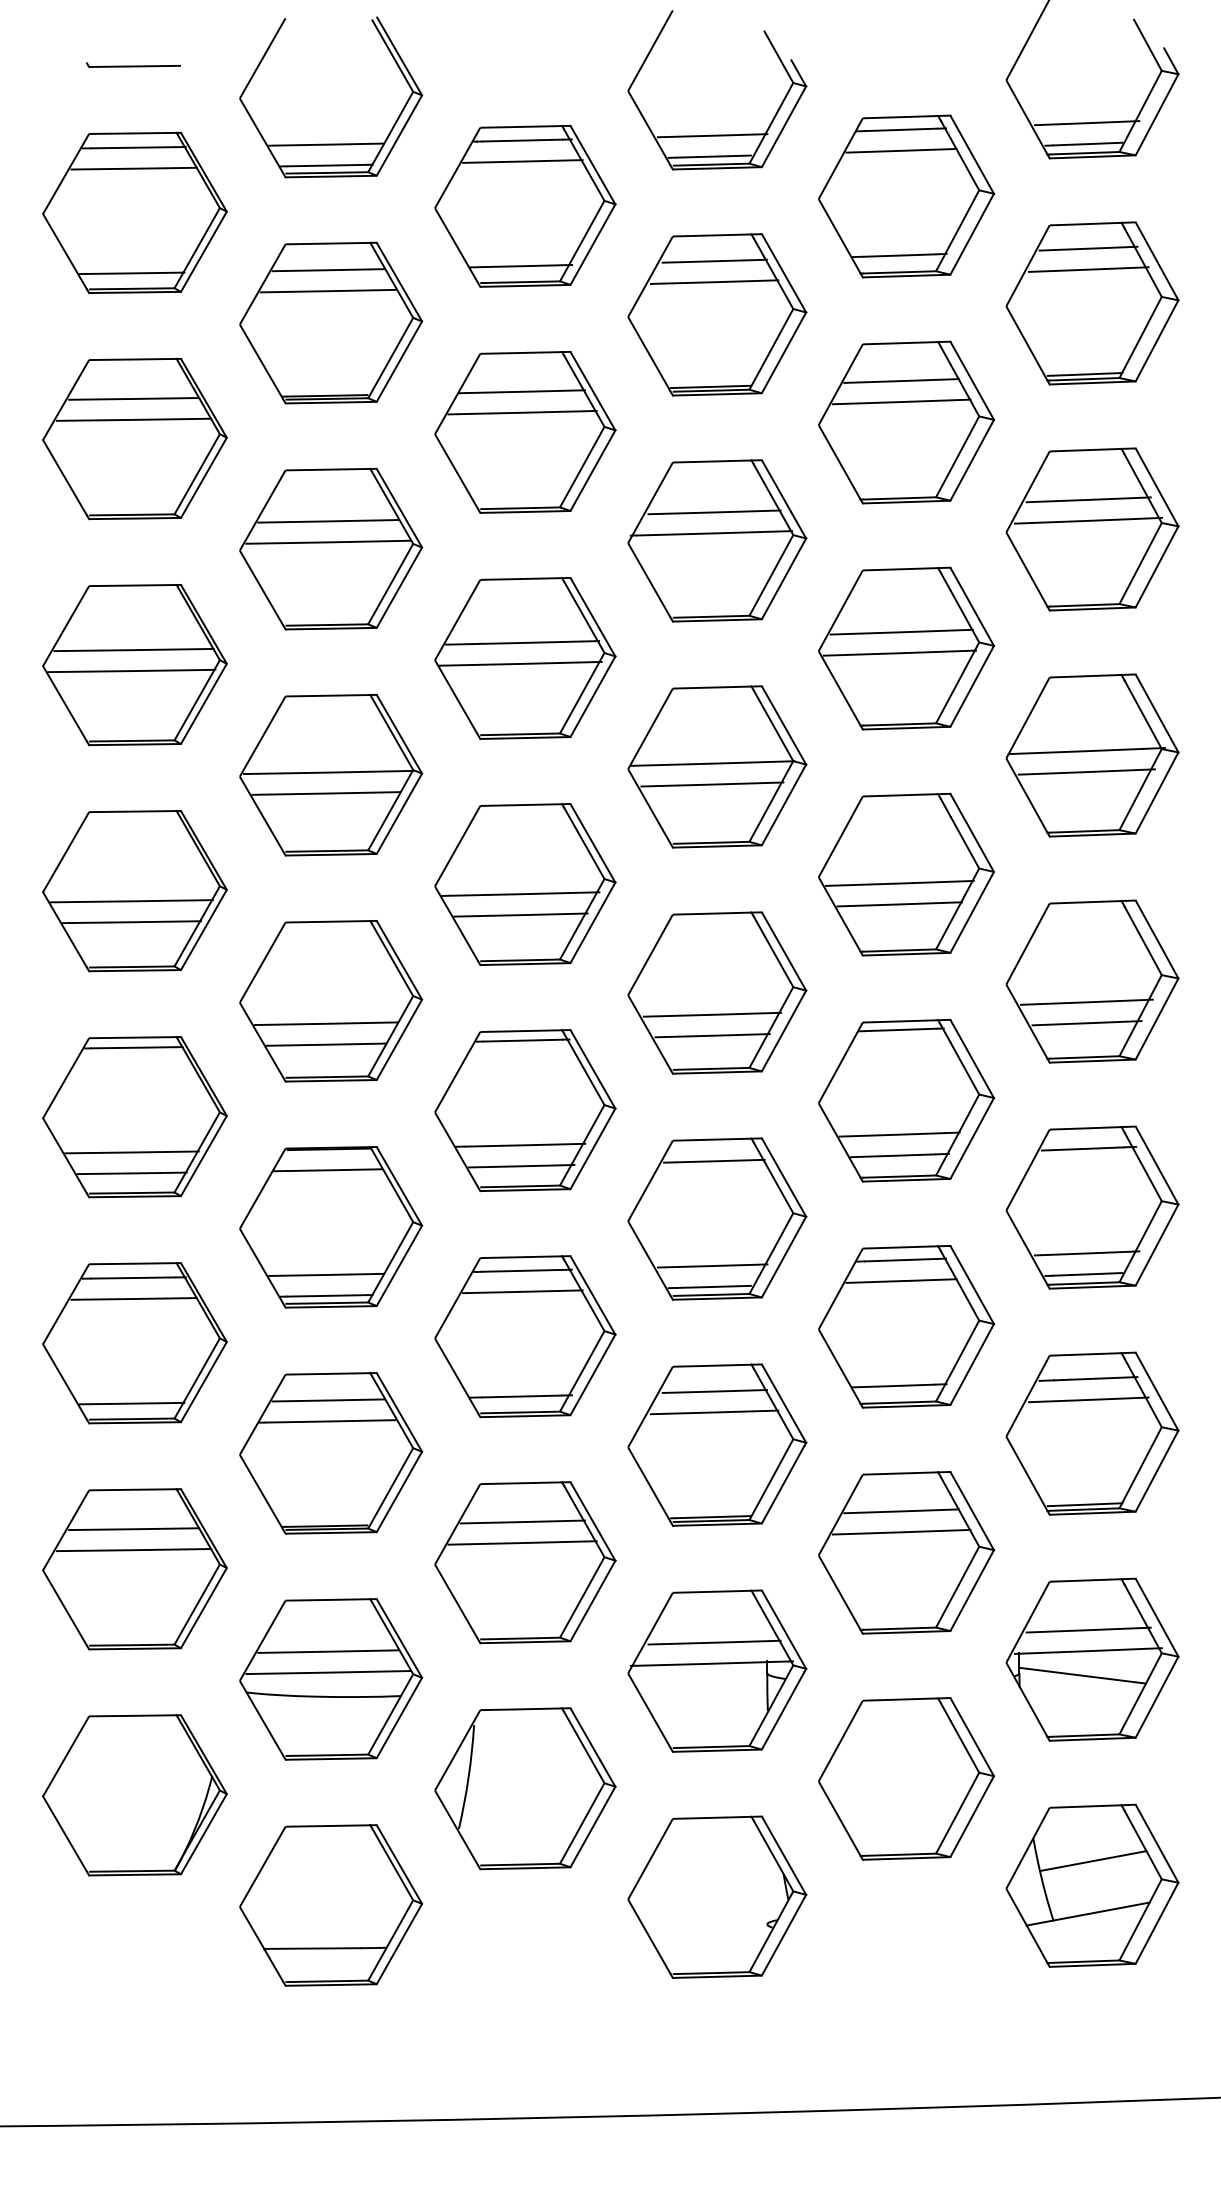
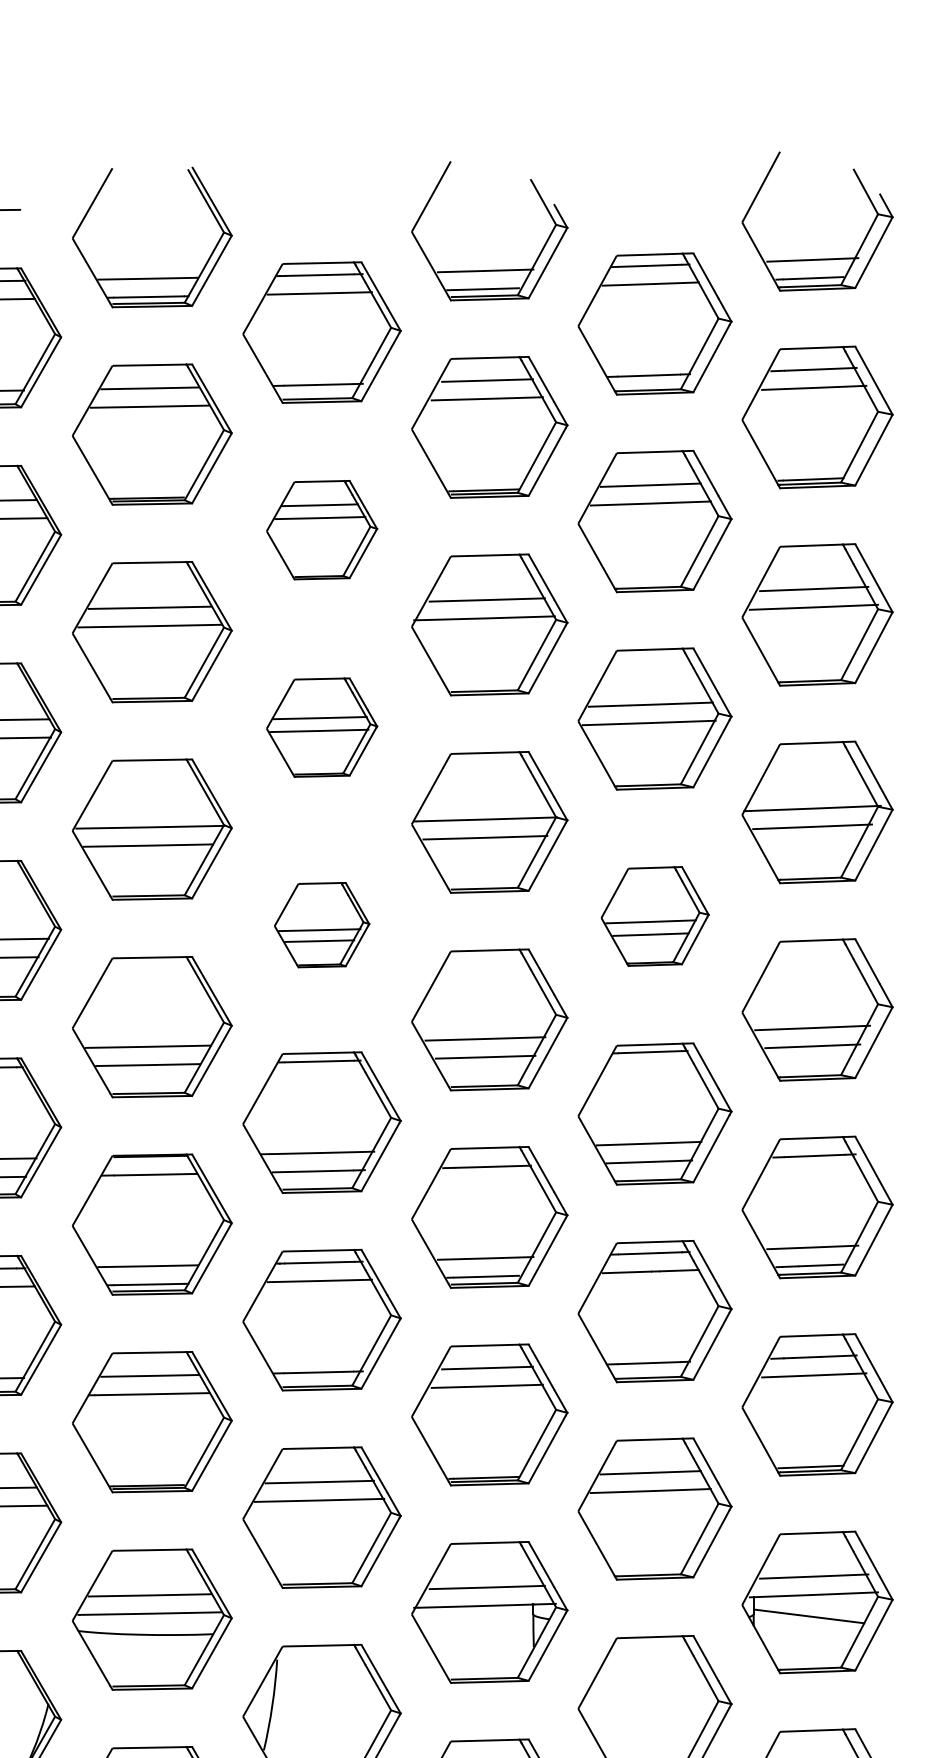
part: (525, 432) -> (322, 530), size x0.7
part: (525, 658) -> (322, 727), size x0.7
part: (906, 874) -> (655, 916), size x0.7
part: (525, 884) -> (322, 925), size x0.6

